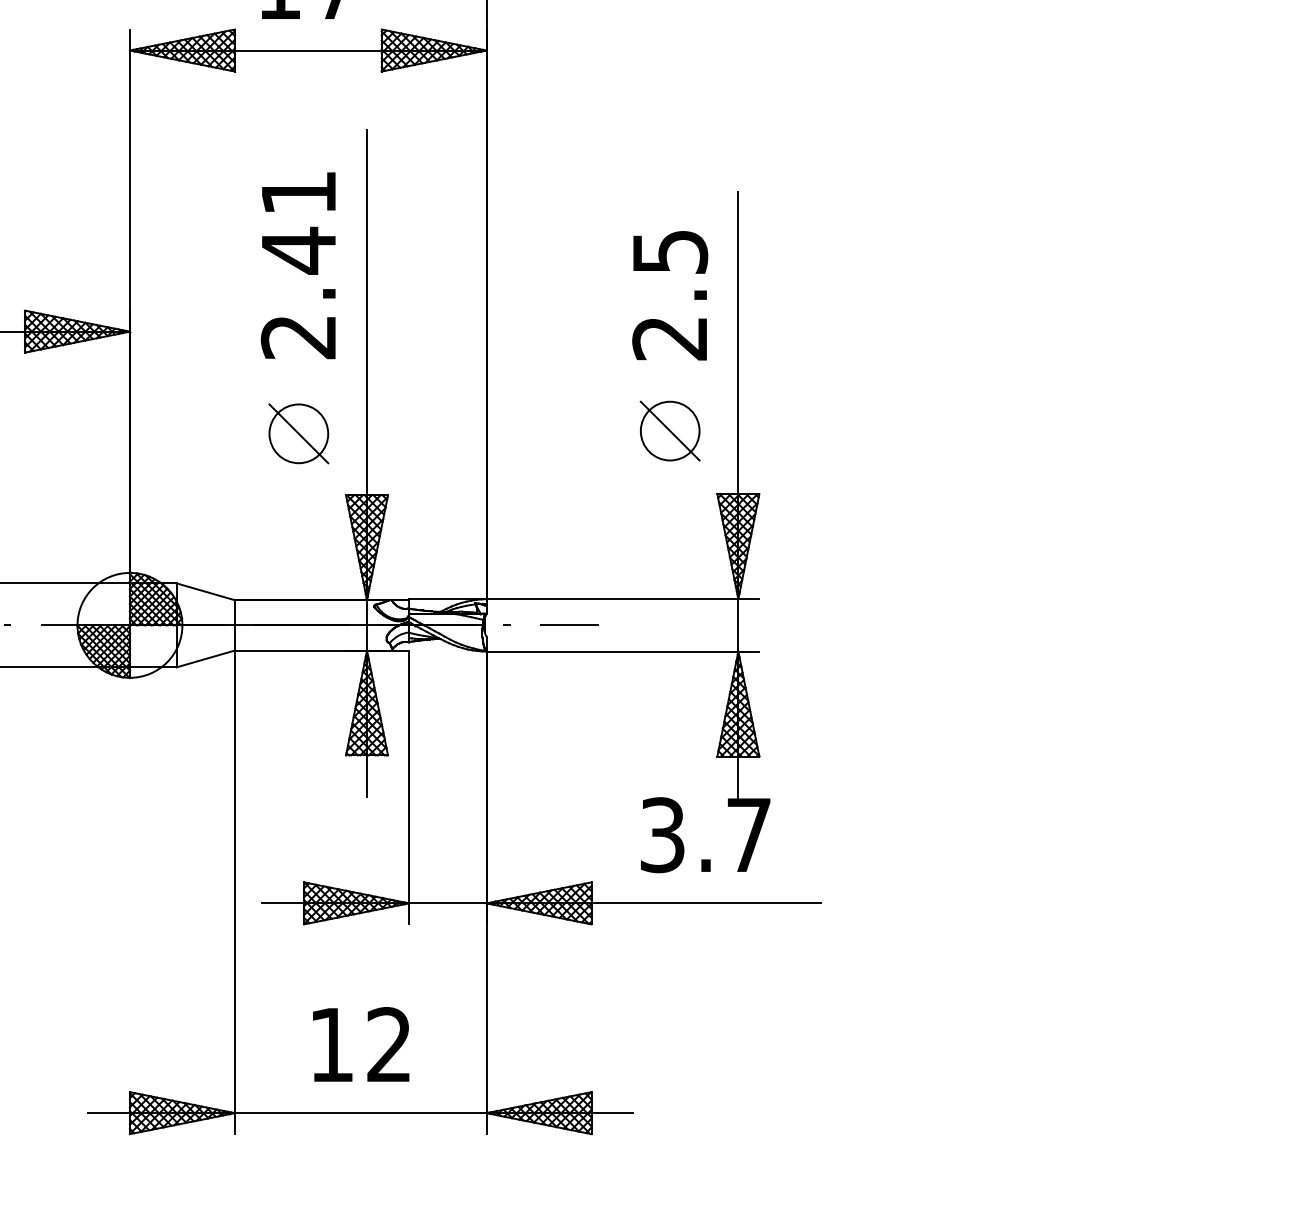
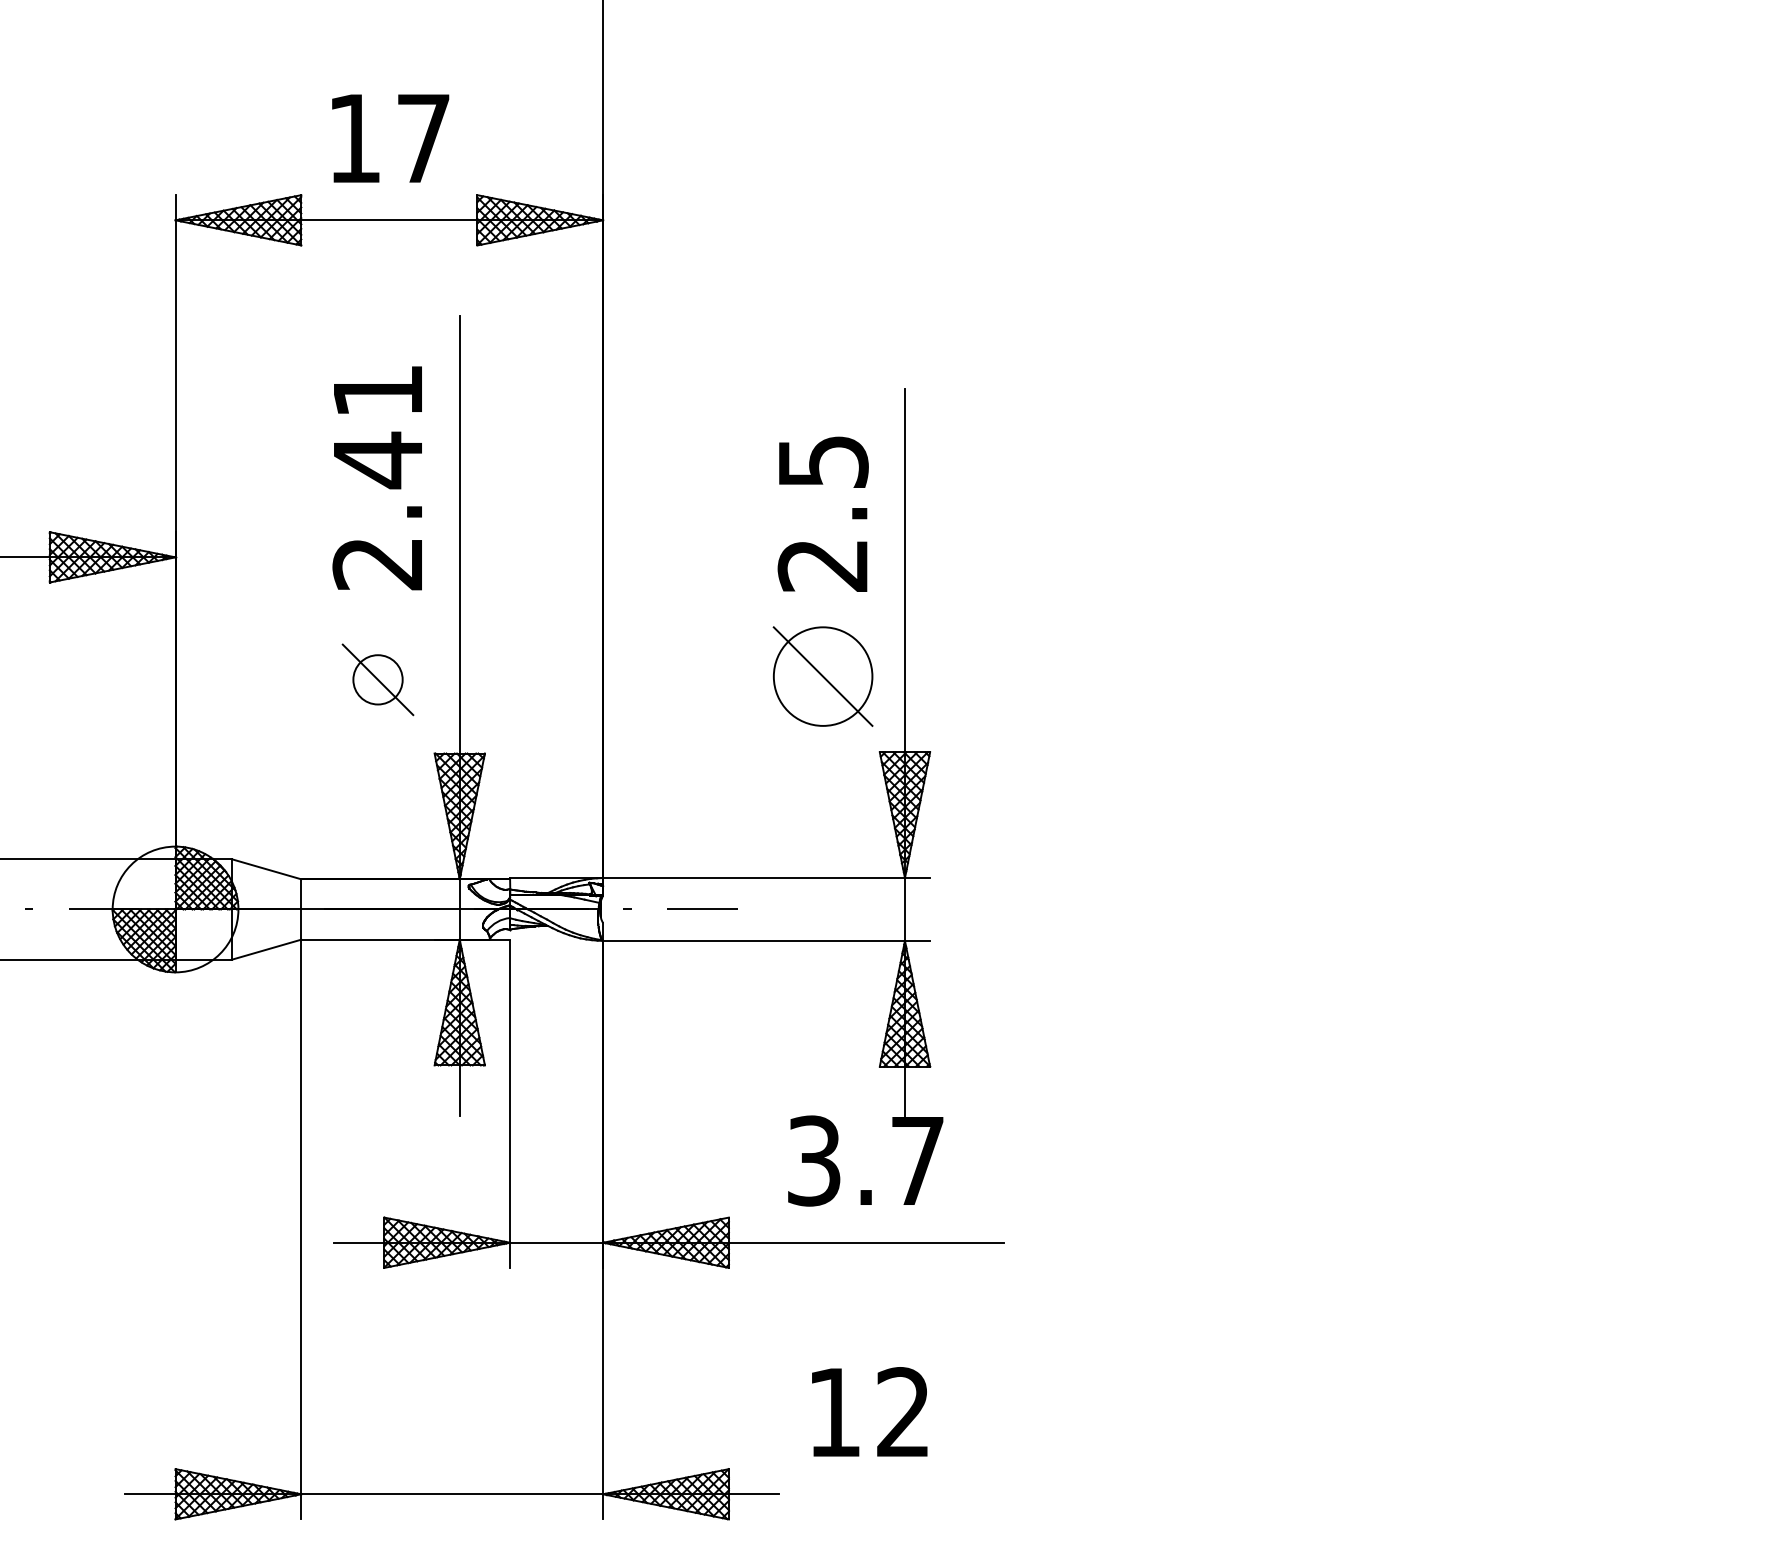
part: (670, 431) -> (823, 676), size x1.4
circle: (298, 433) -> (377, 679), size x0.7
text: (360, 1044) -> (869, 1411), moved

